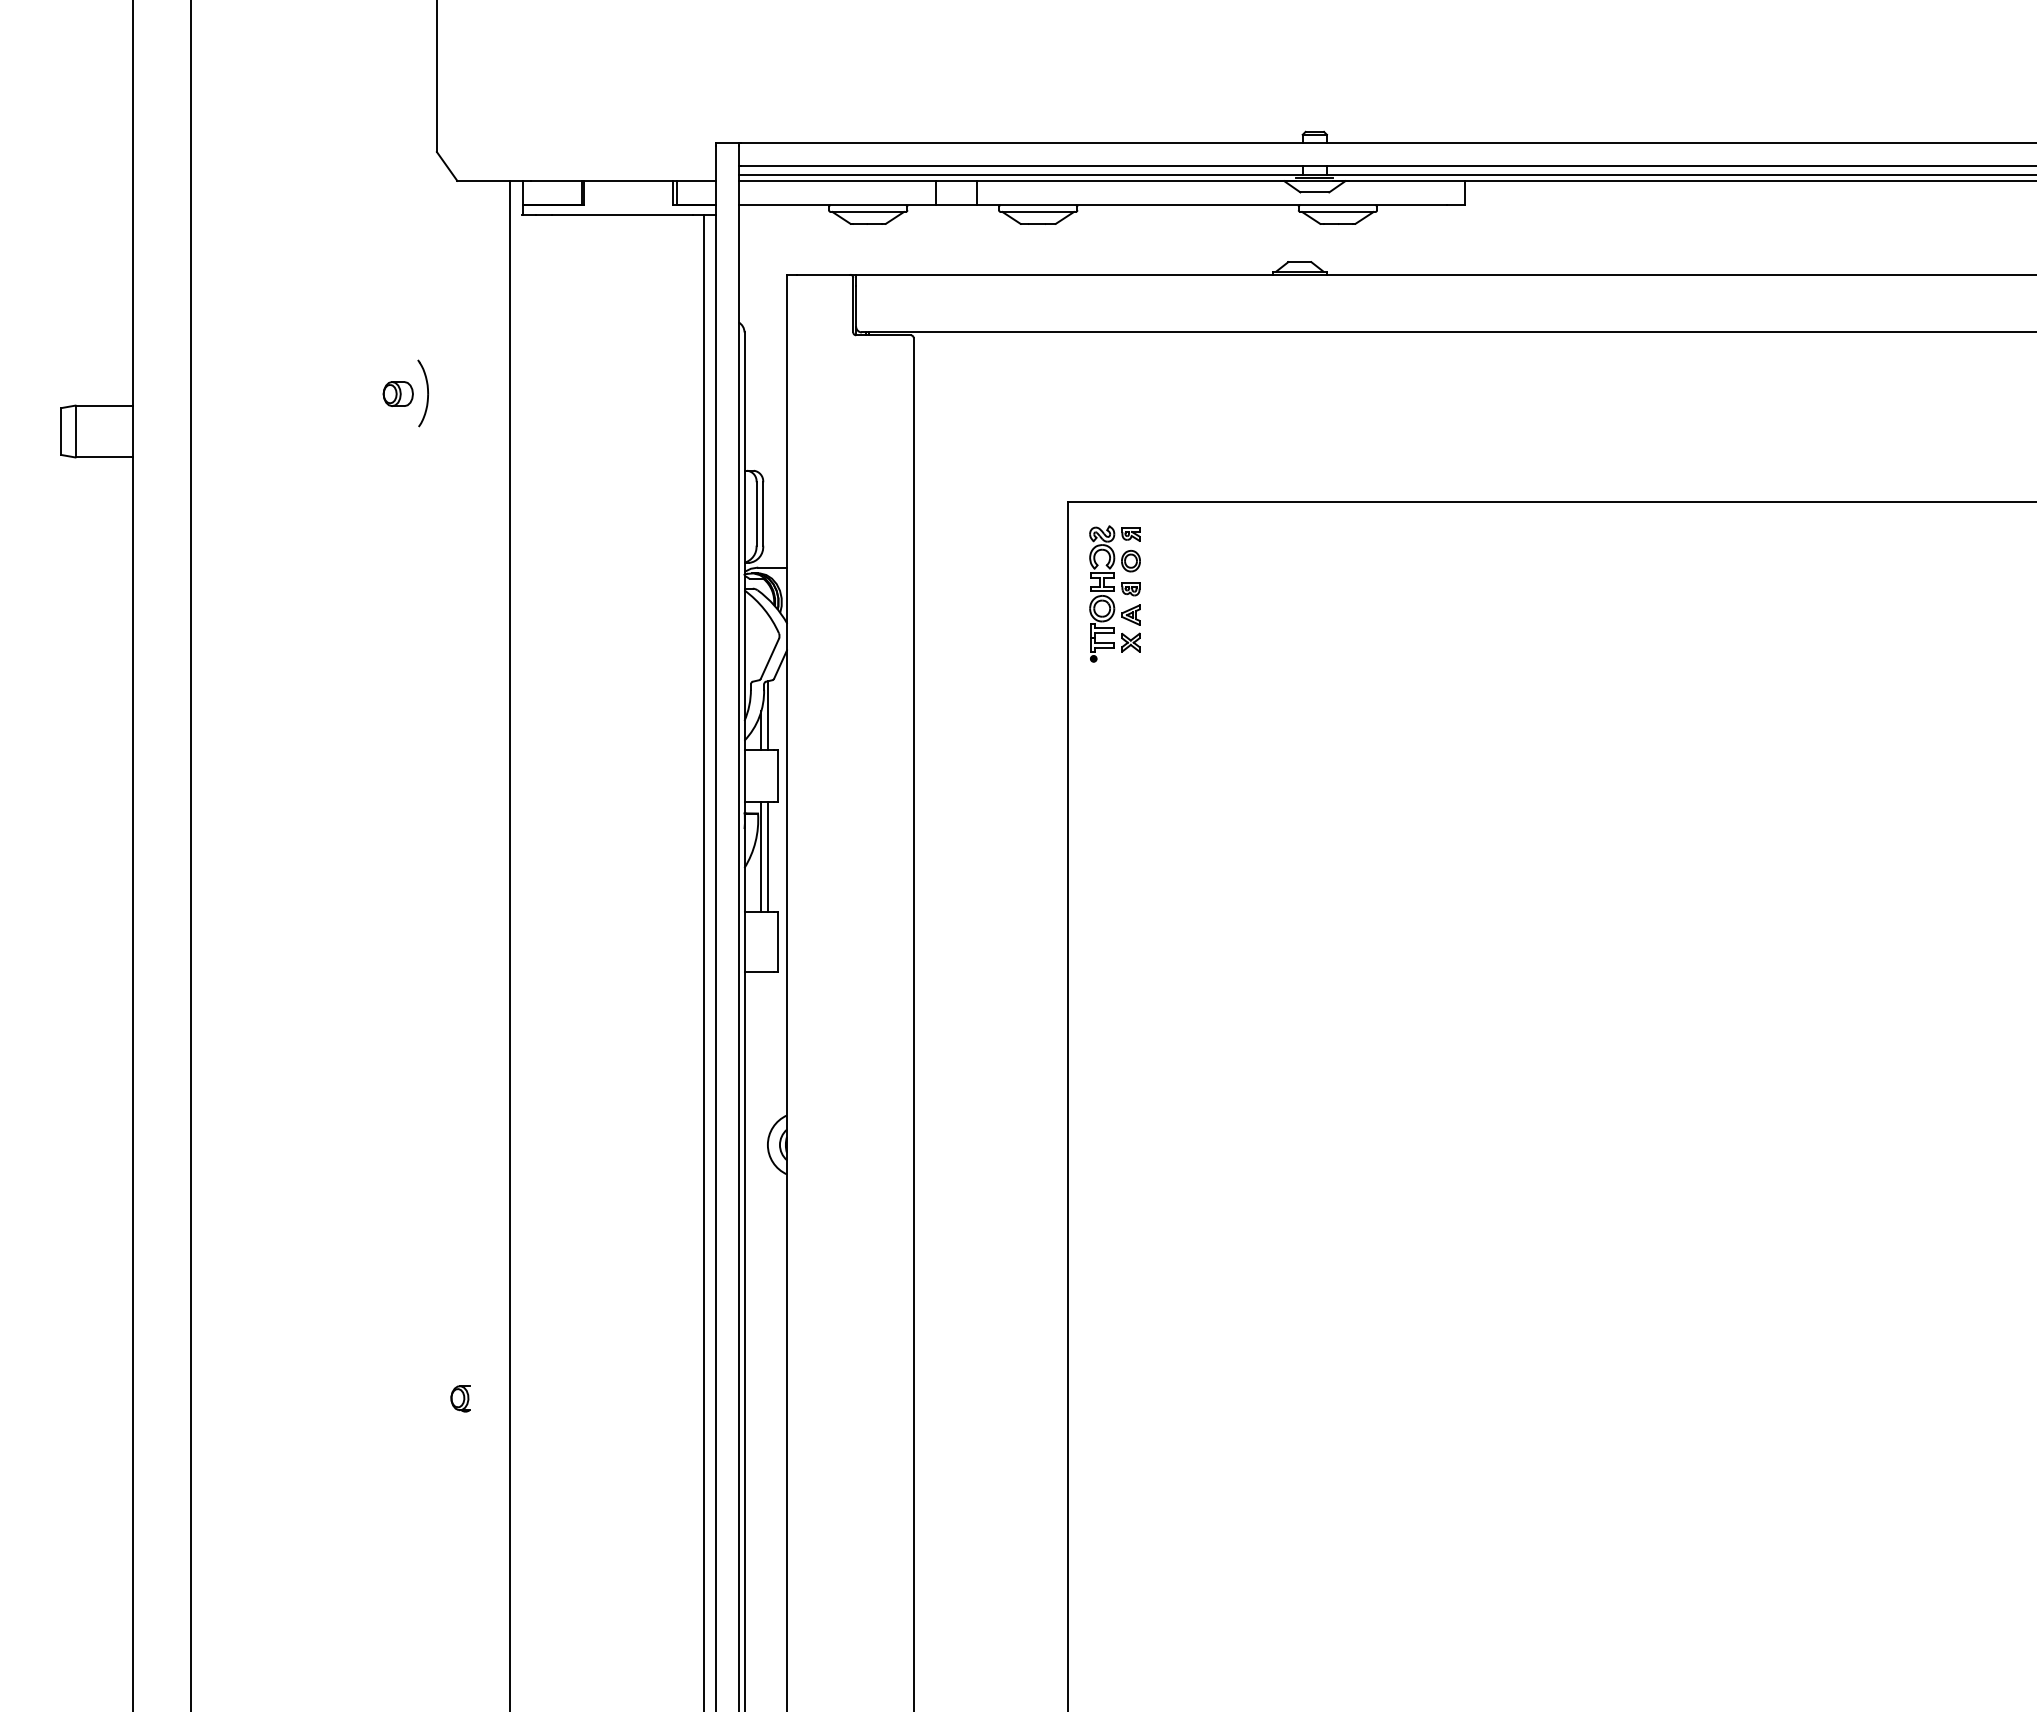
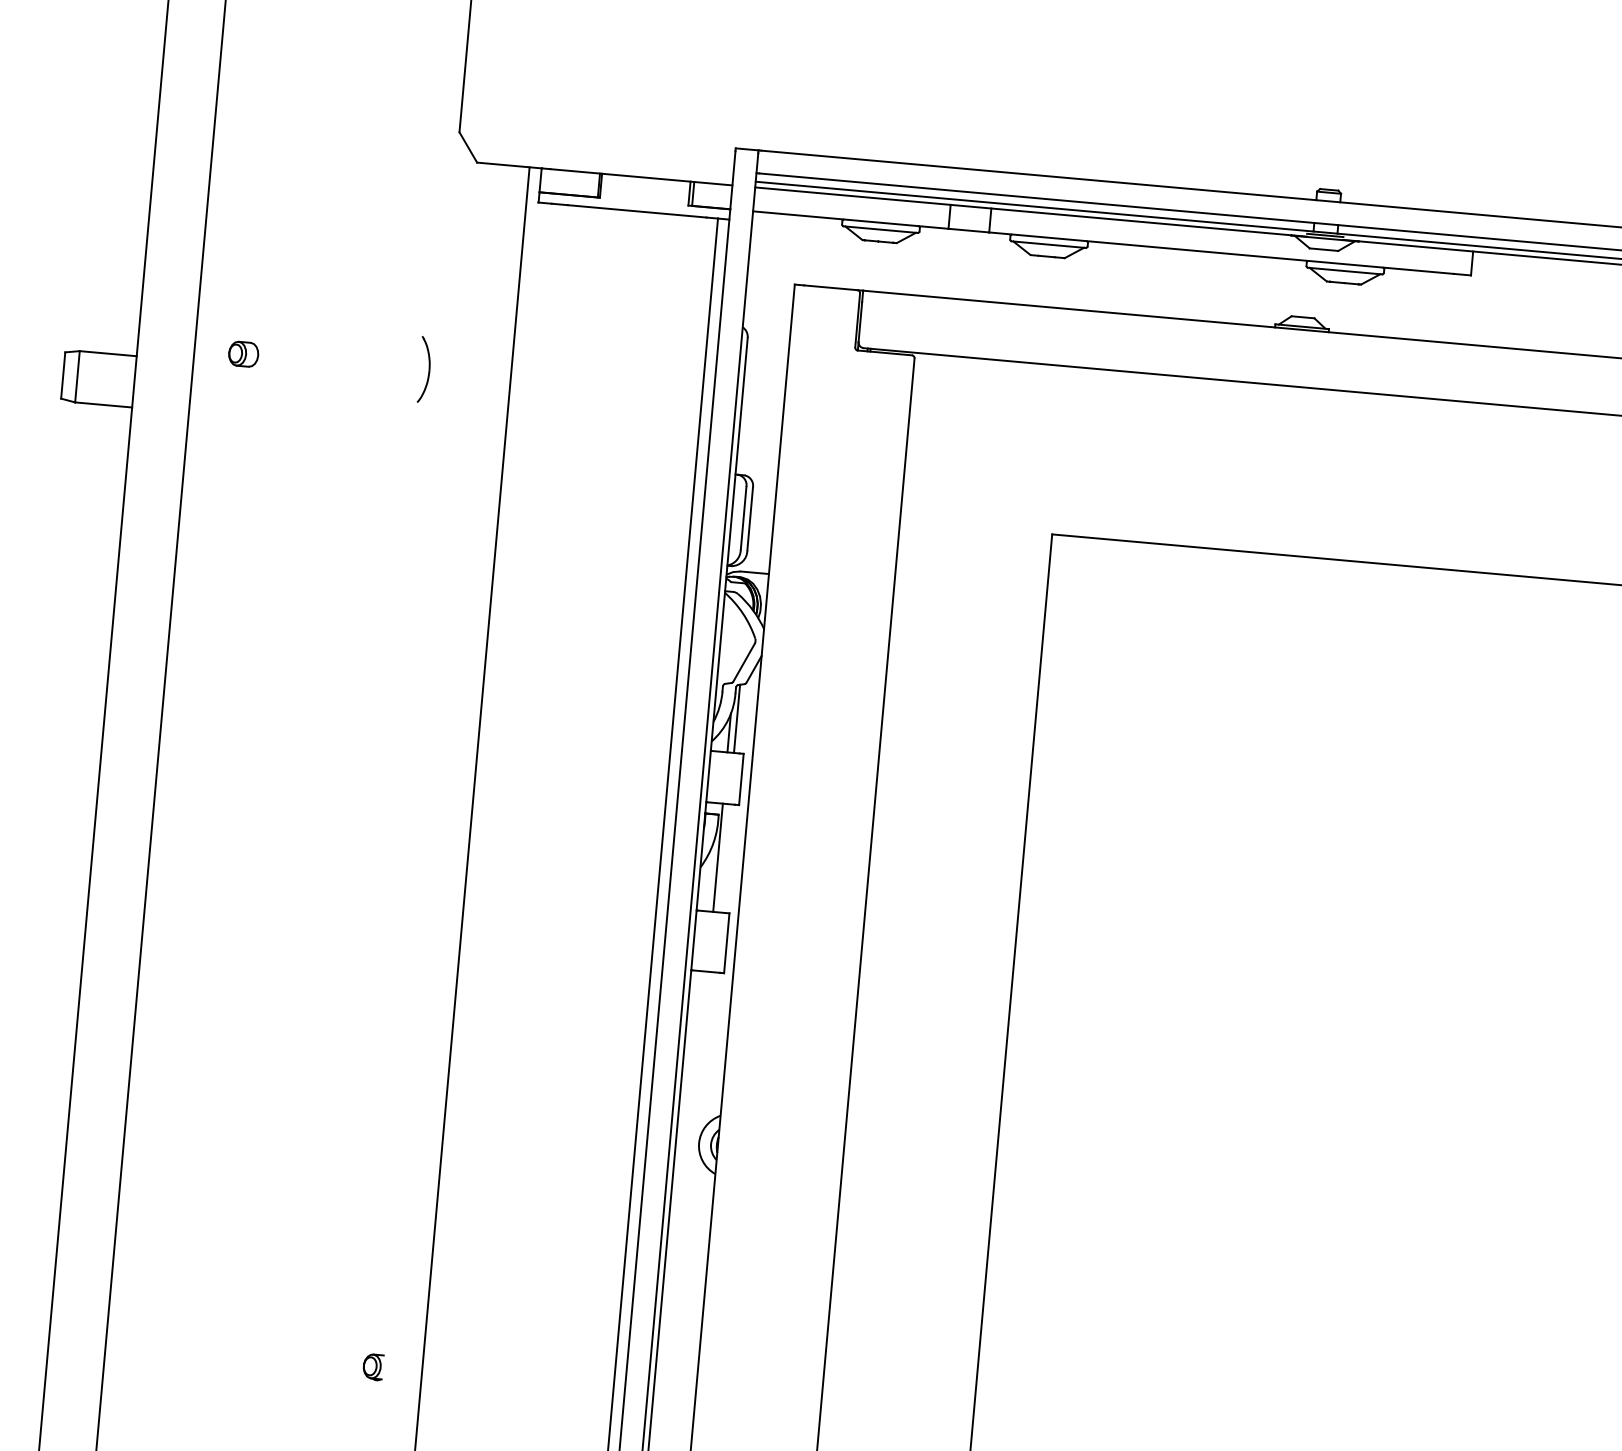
part: (397, 393) -> (242, 353), moved
part: (1114, 593) -> (1090, 628), removed
line: (767, 856) -> (724, 858), removed

